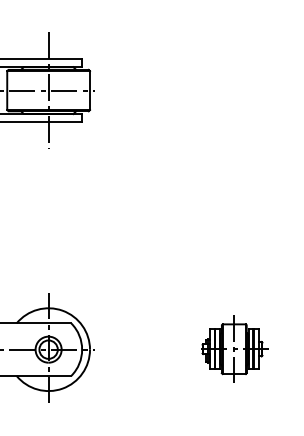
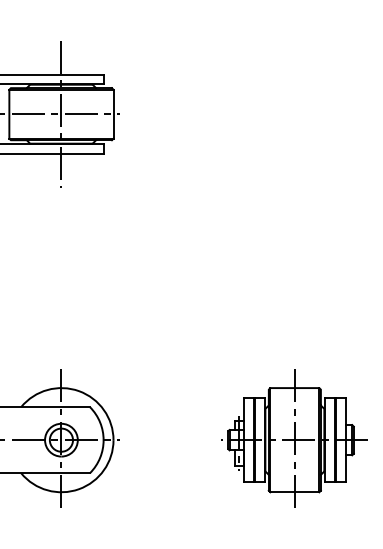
part: (234, 348) -> (295, 438), size x1.67

